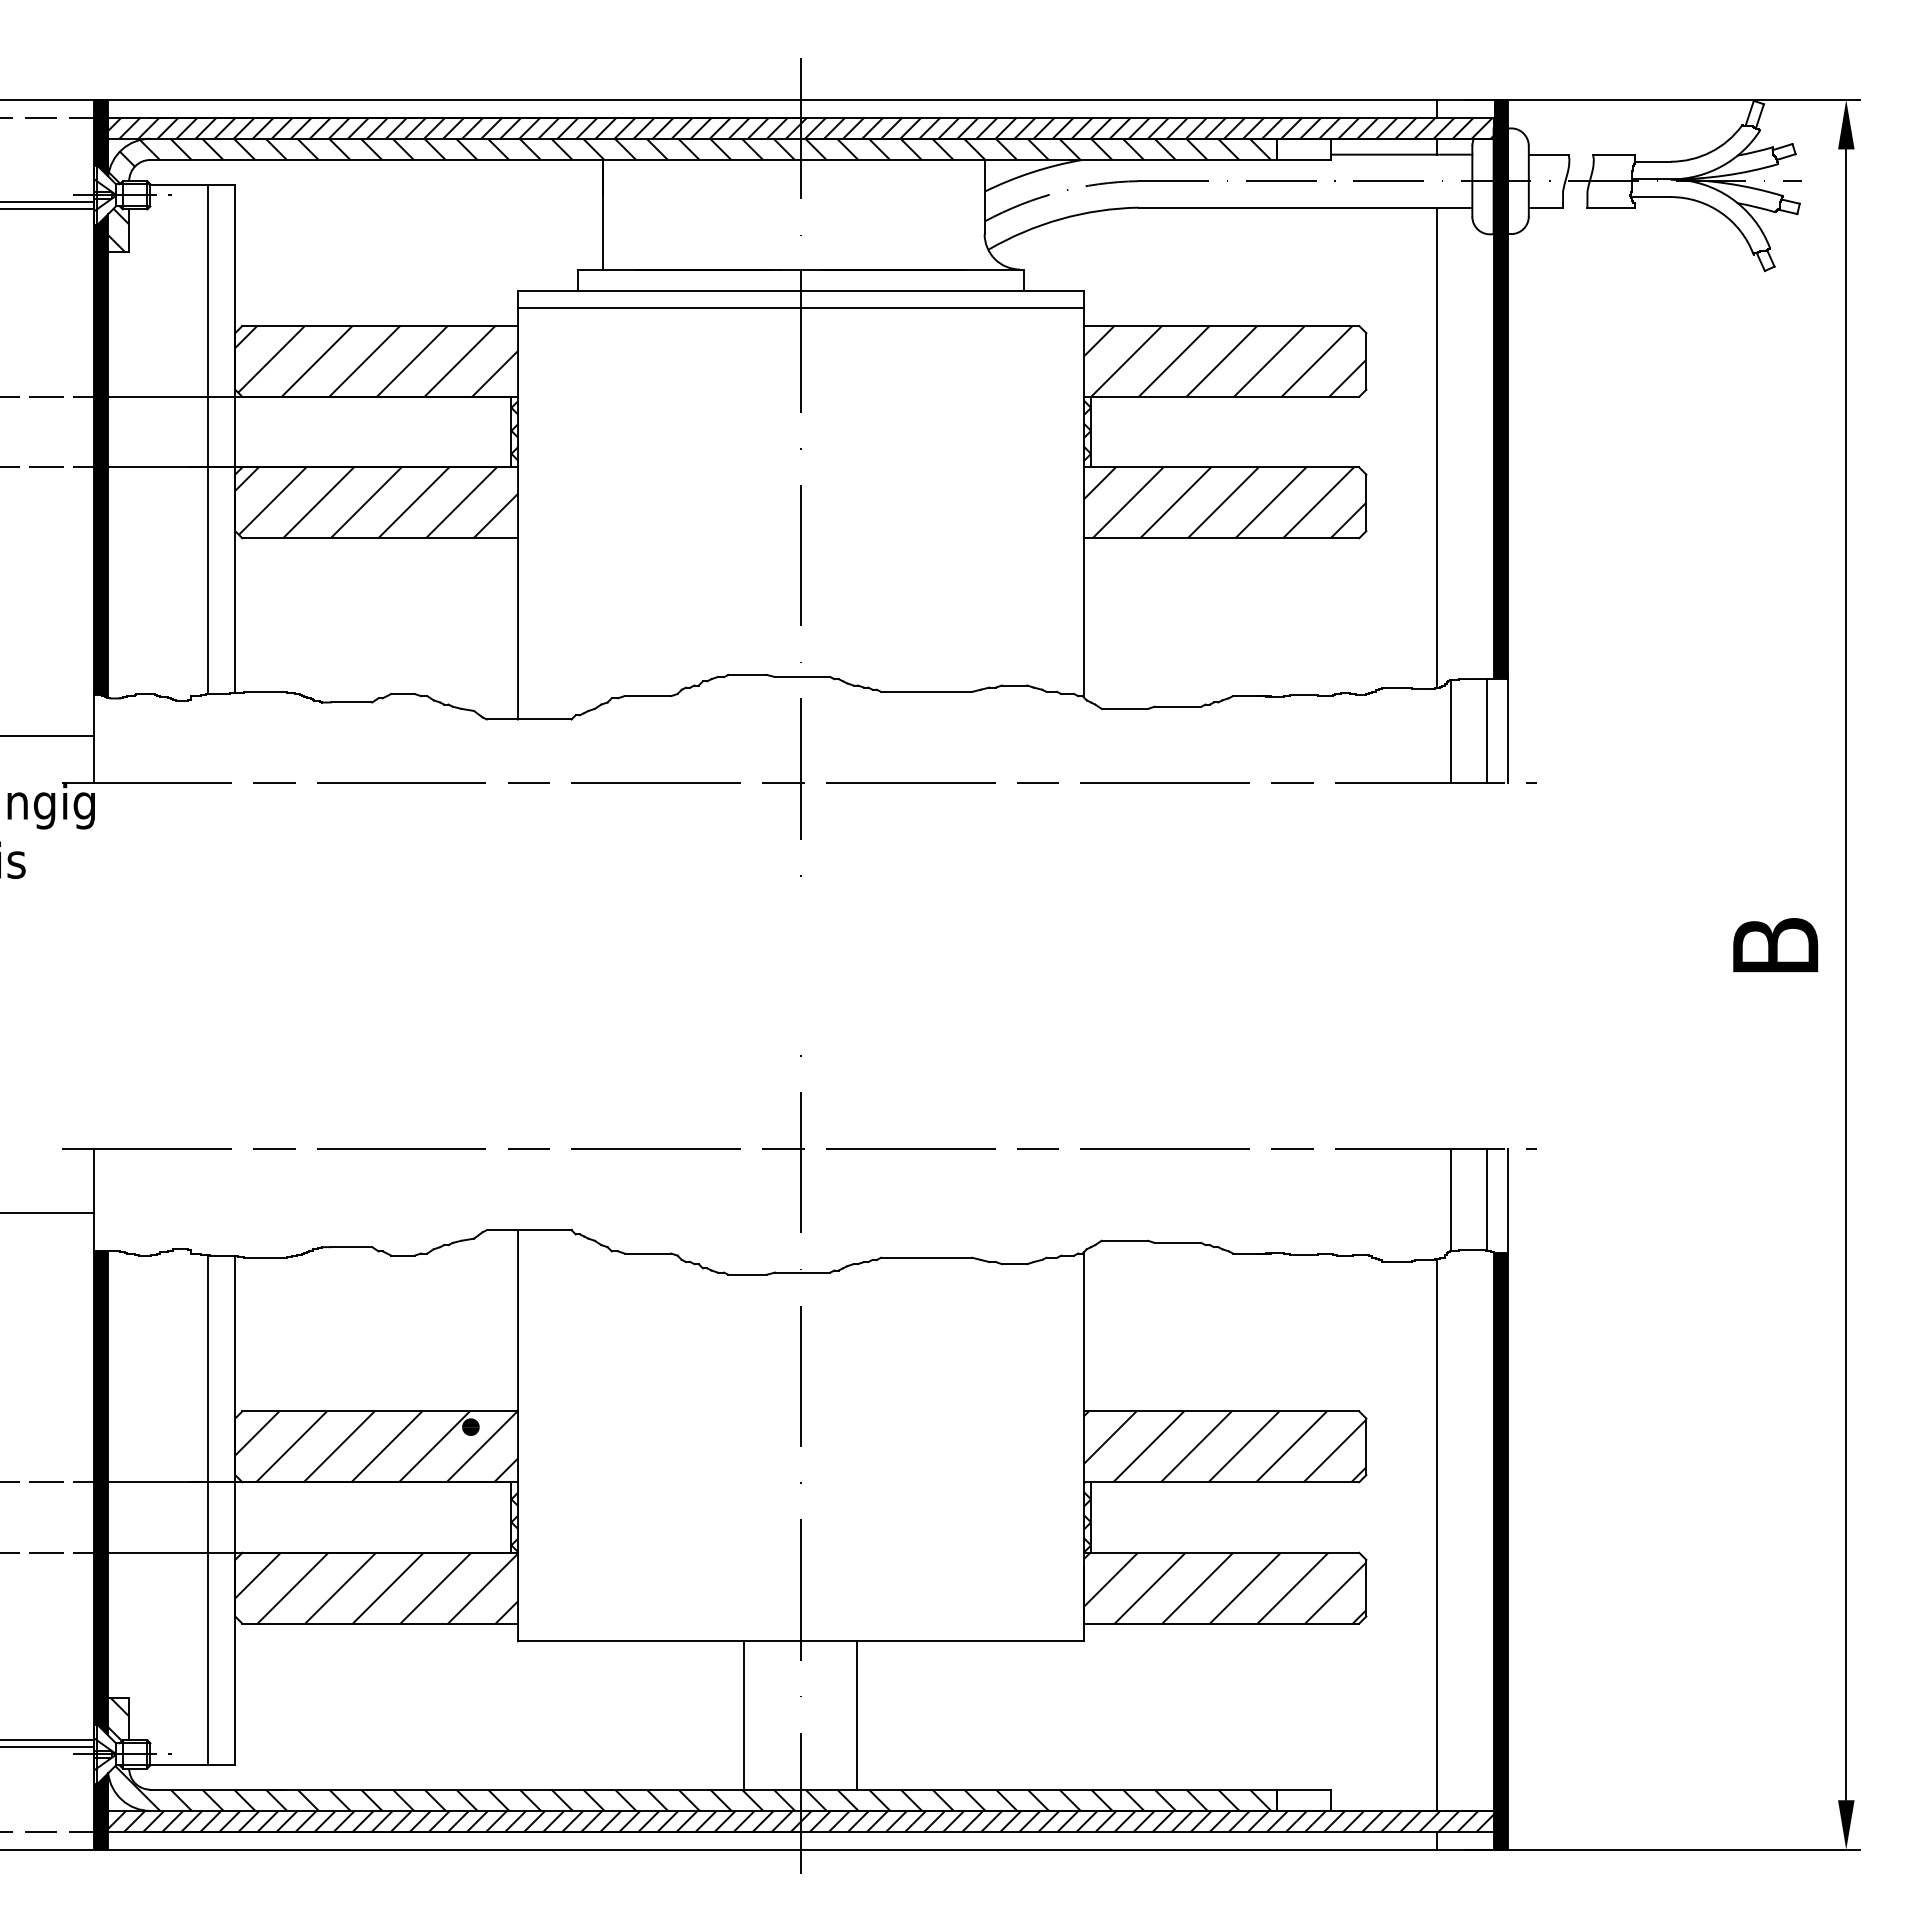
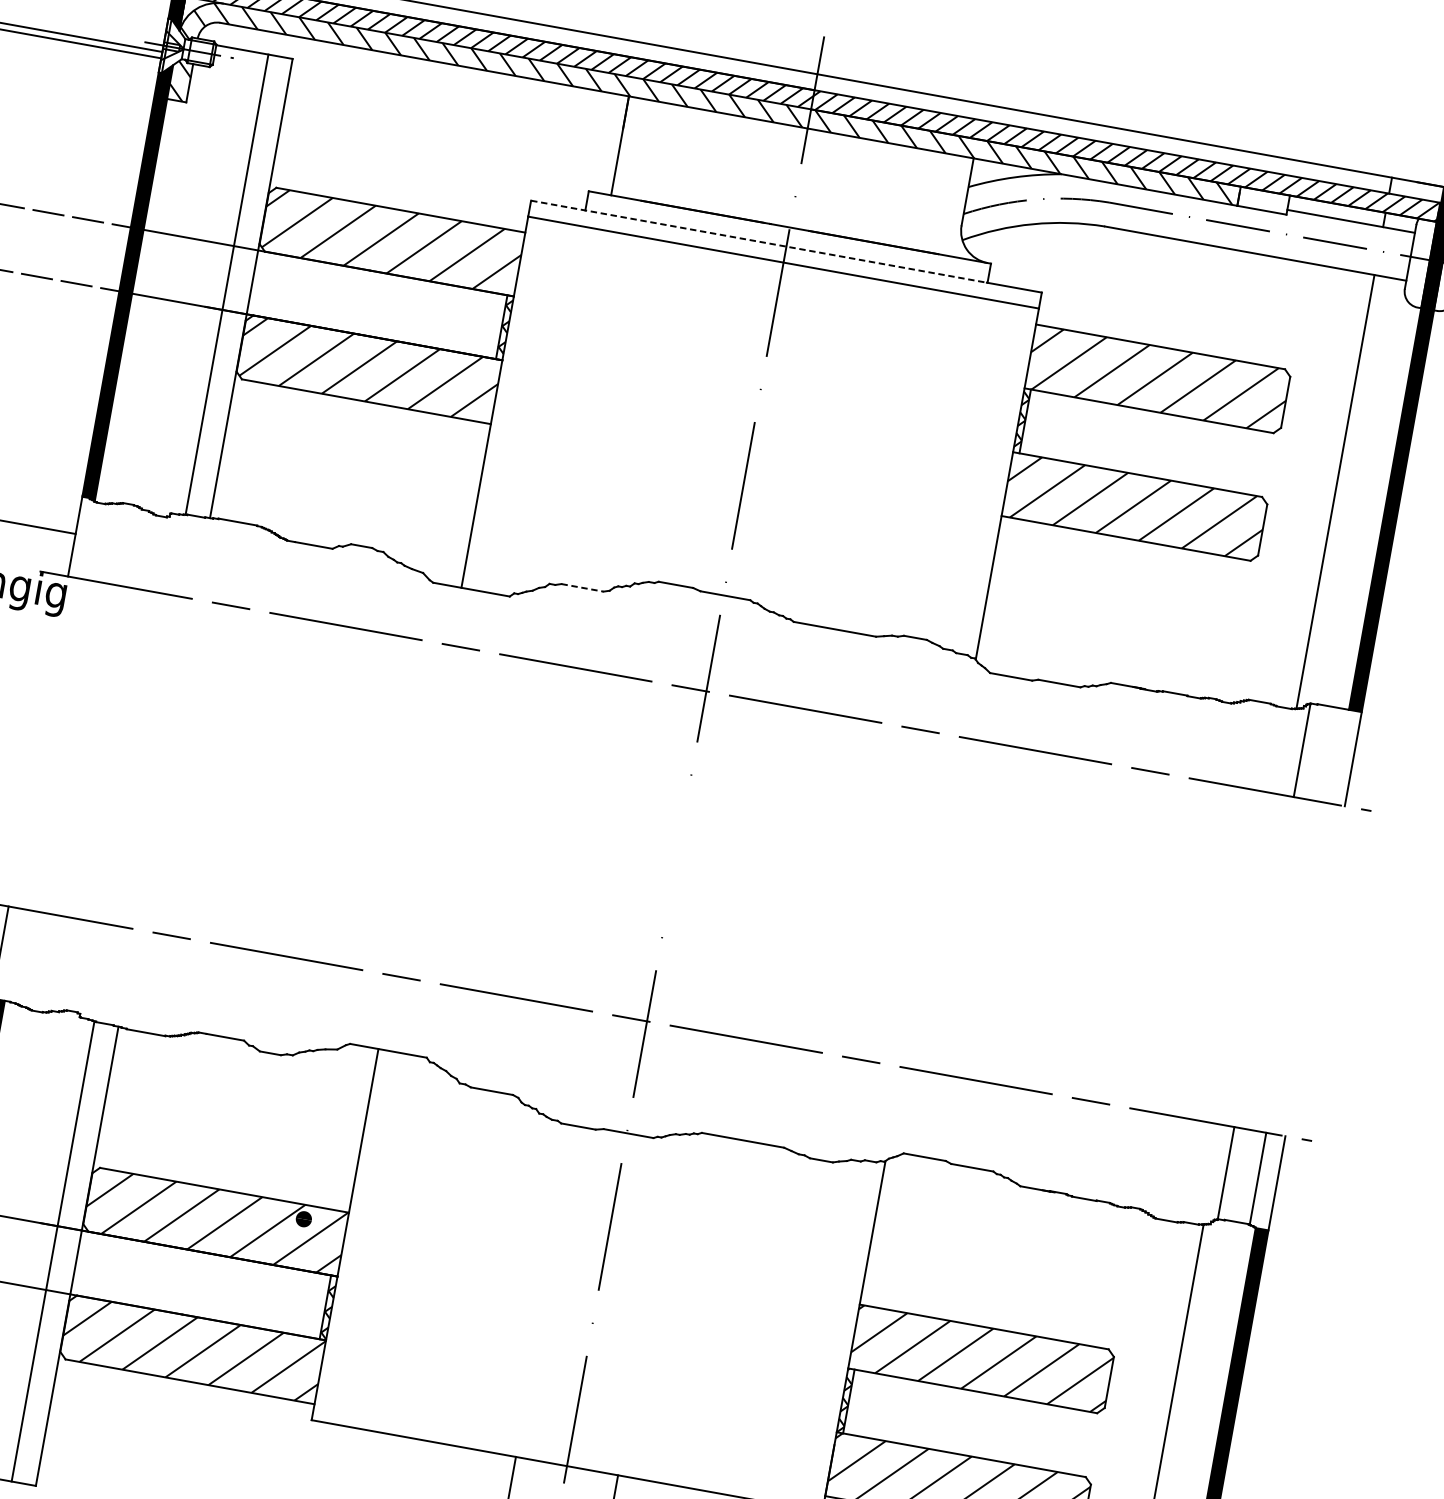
line: (770, 290) -> (759, 241), solid -> dashed
line: (648, 696) -> (582, 588), solid -> dashed
line: (1486, 731) -> (1334, 756), removed

